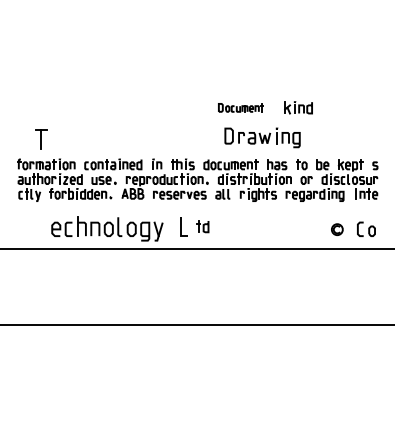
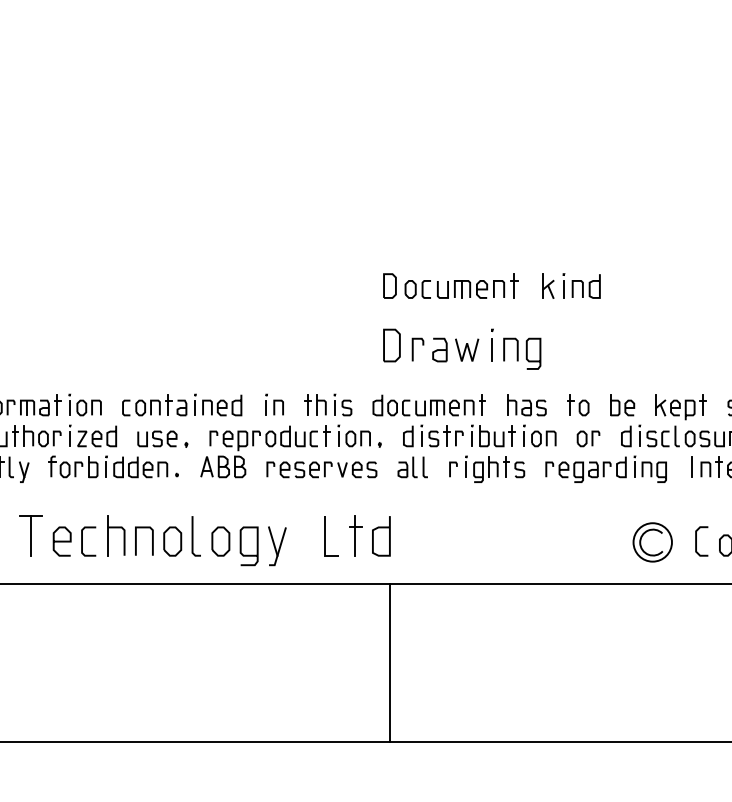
part: (240, 107) -> (449, 285), size x1.43
part: (262, 137) -> (462, 348), moved
part: (41, 139) -> (31, 535), moved
part: (202, 226) -> (369, 535), size x1.67
part: (337, 229) -> (653, 541), size x1.67
line: (212, 286) -> (390, 661), added

